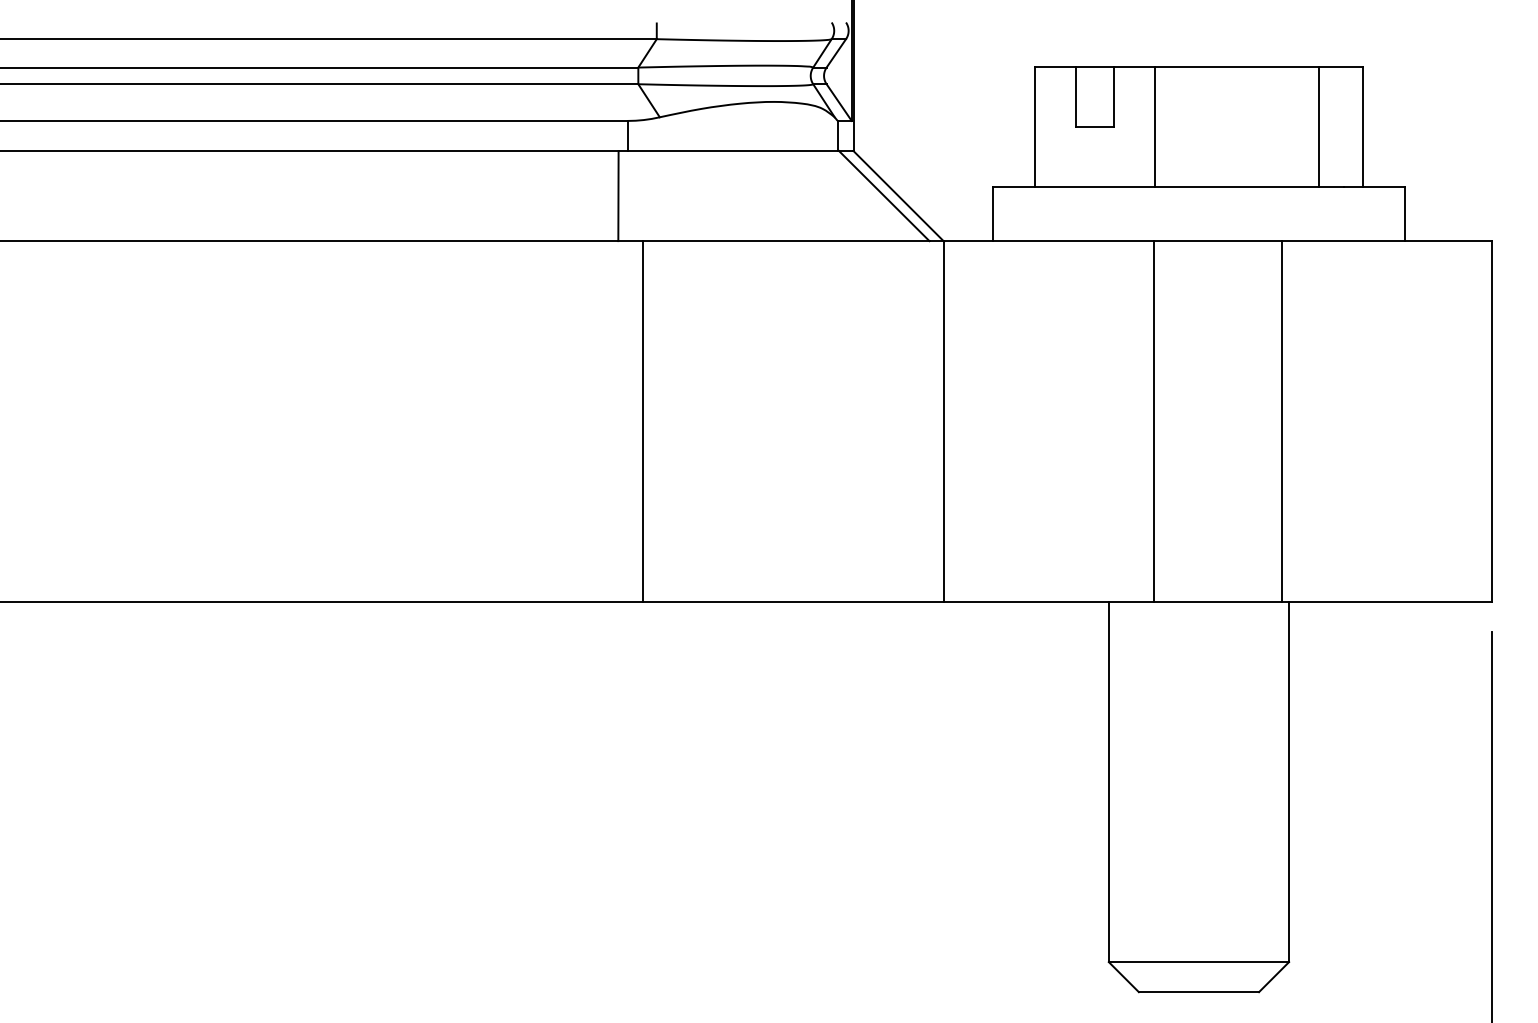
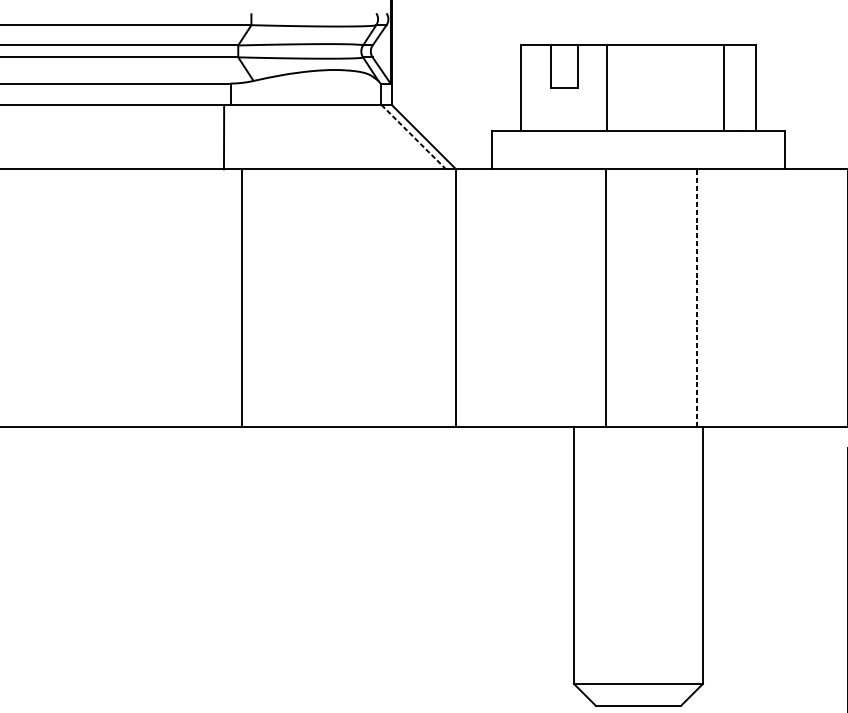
line: (884, 196) -> (413, 137), solid -> dashed
line: (1281, 420) -> (697, 297), solid -> dashed

